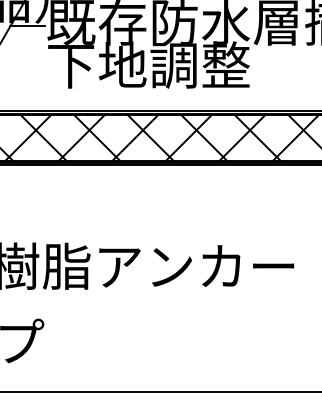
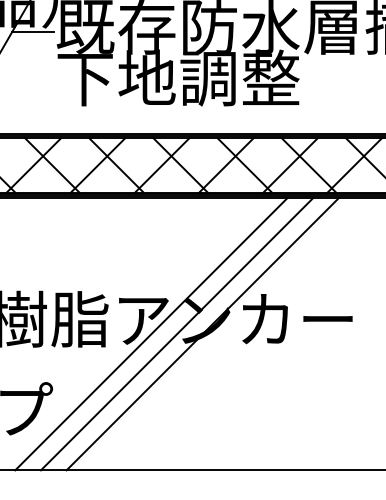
line: (125, 278) -> (150, 333), added
line: (147, 278) -> (176, 333), added
line: (168, 278) -> (201, 333), added

